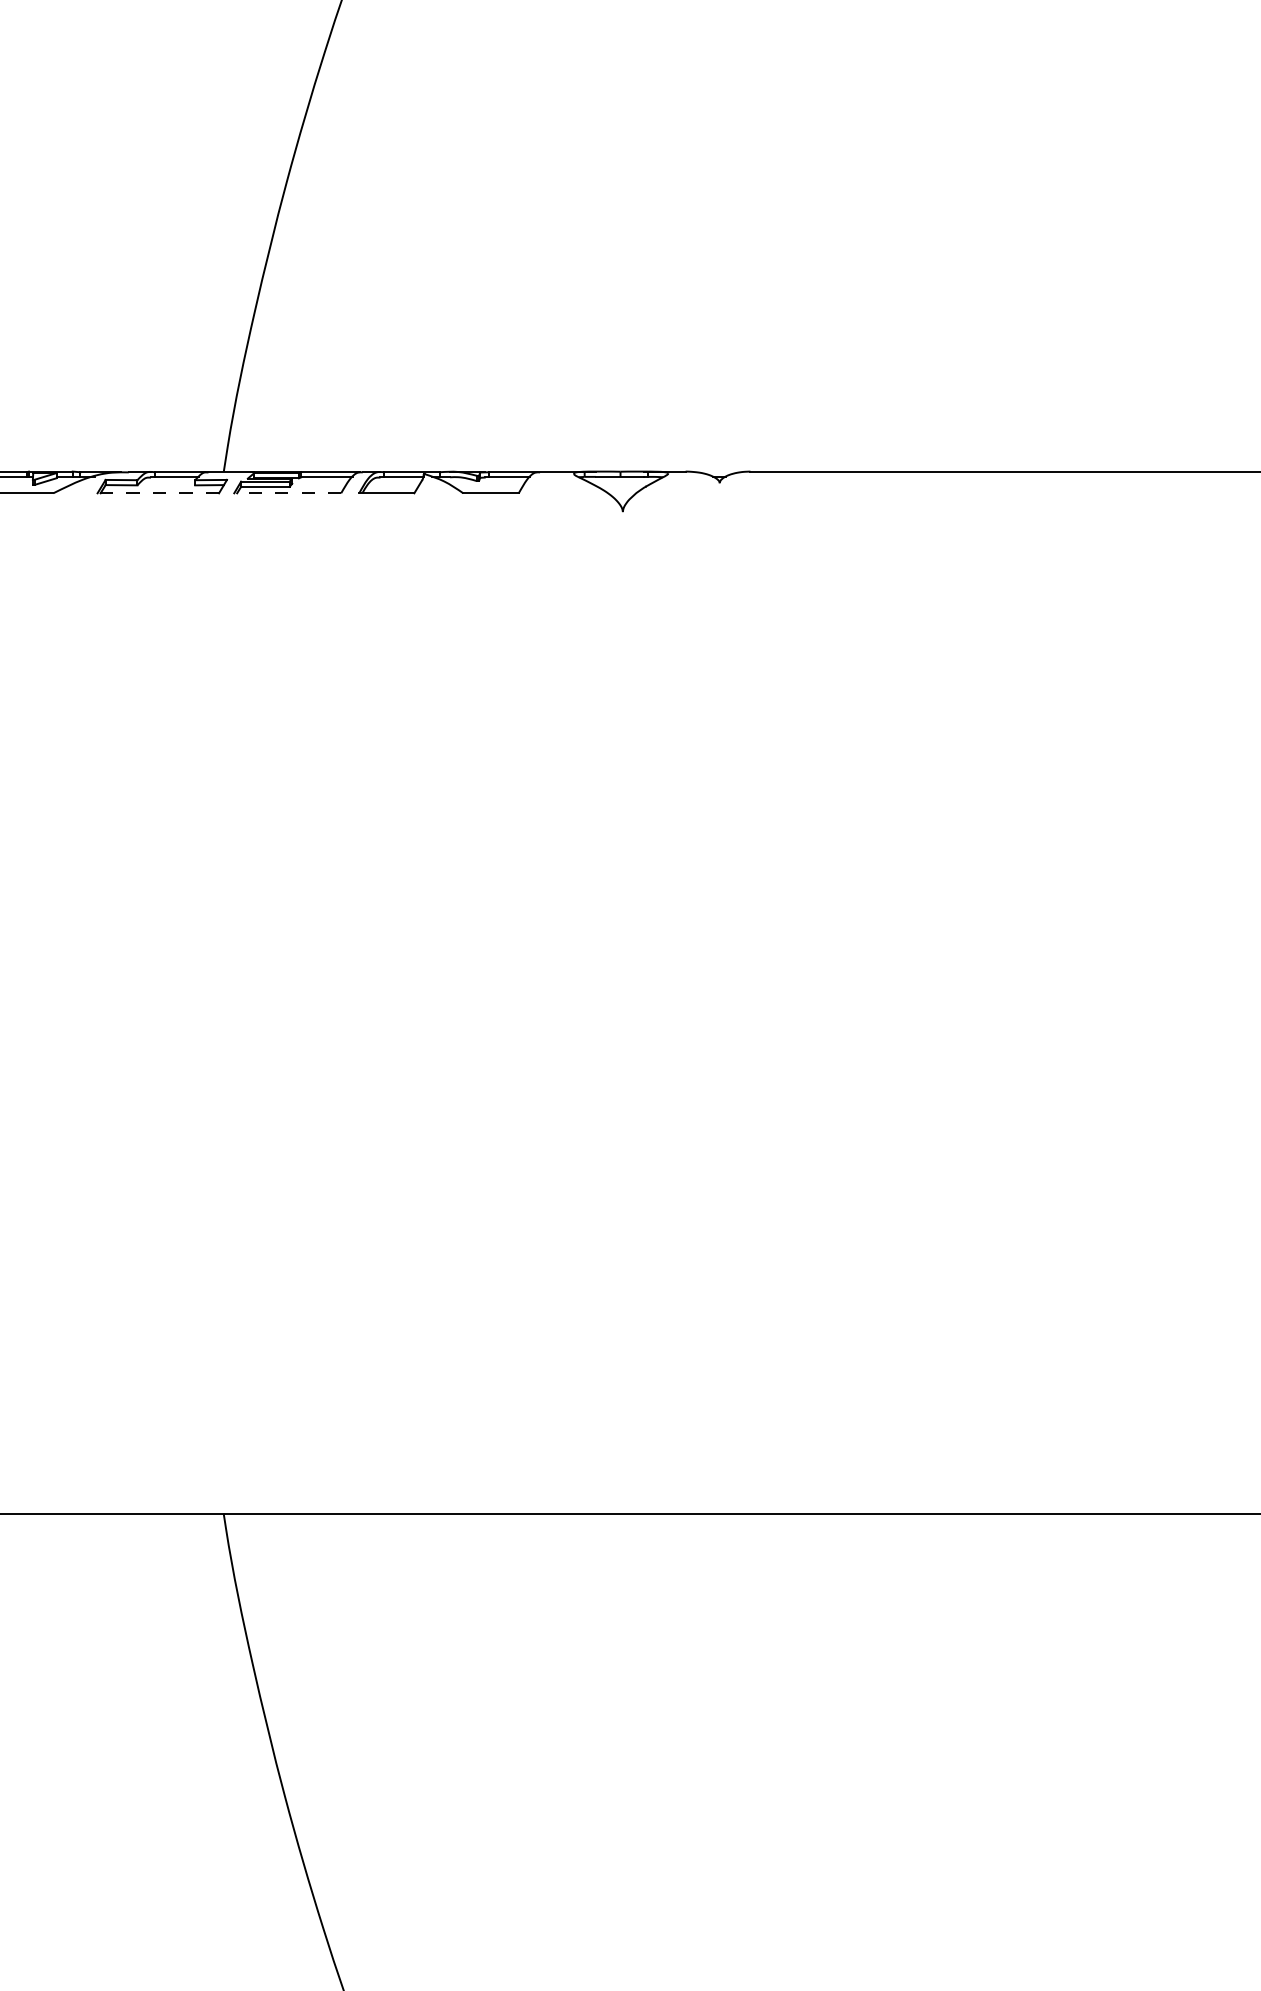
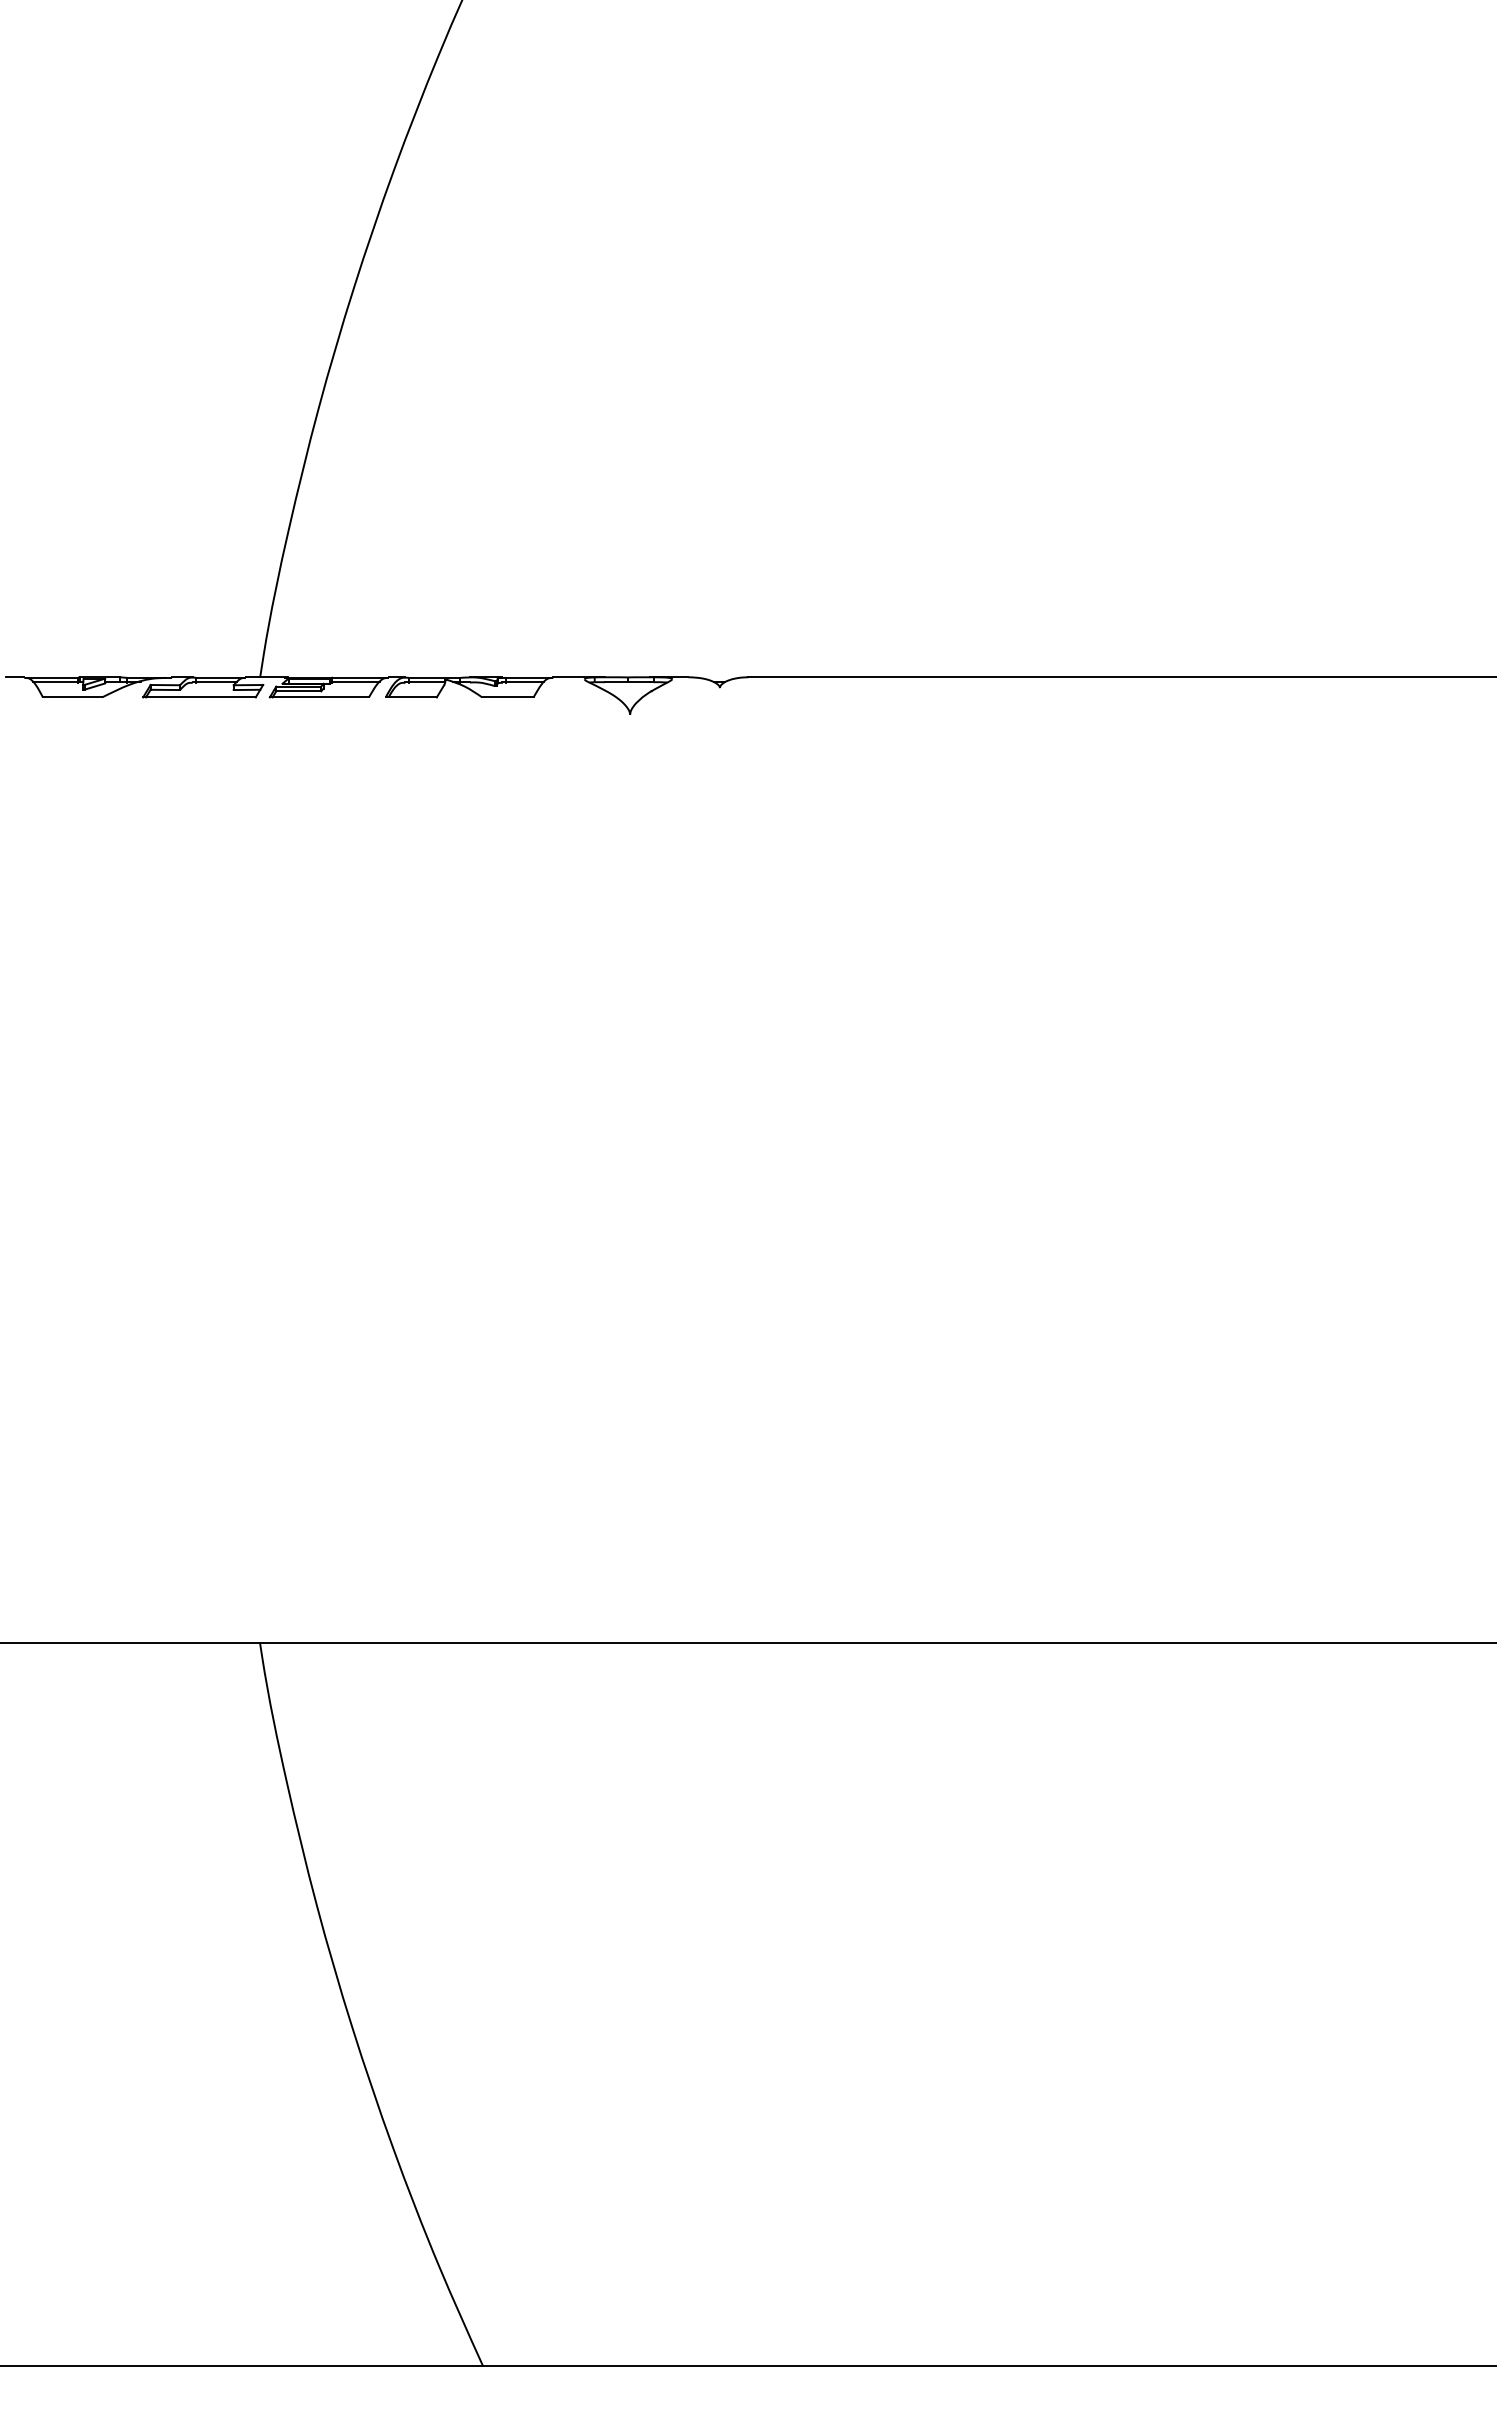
line: (157, 493) -> (198, 697), dashed -> solid
line: (287, 493) -> (319, 697), dashed -> solid

